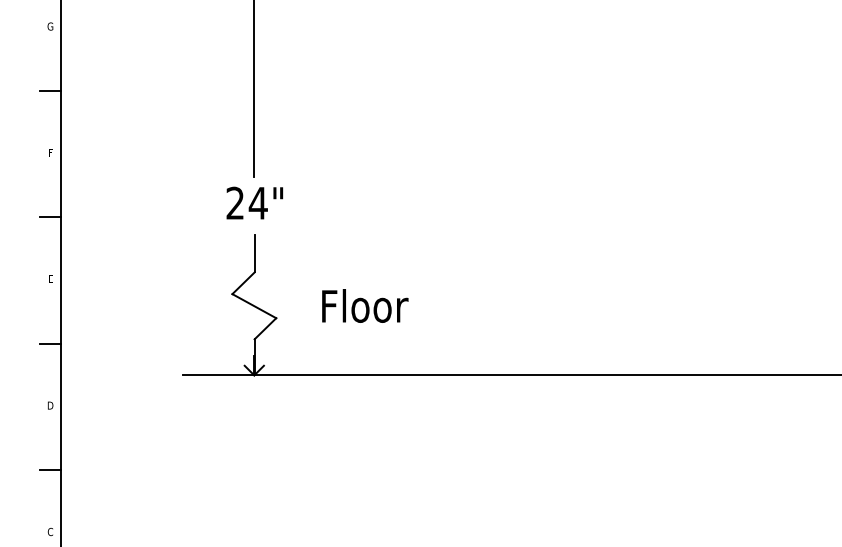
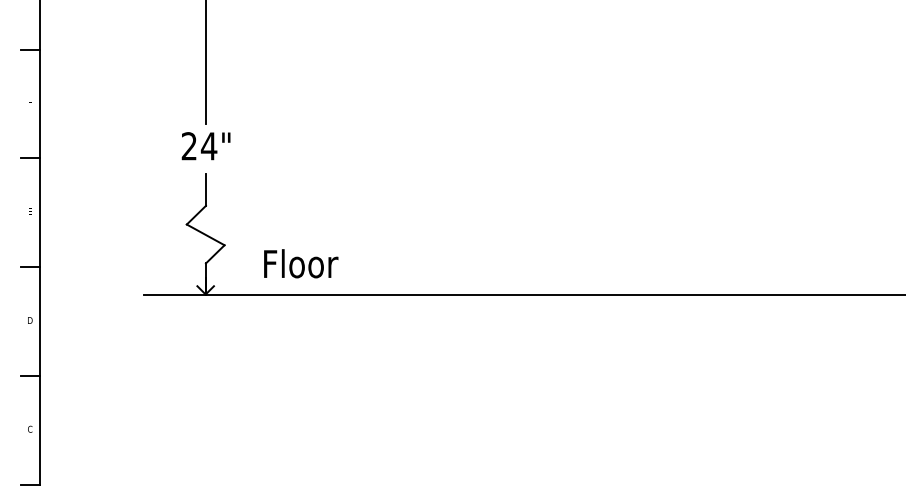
text: (365, 305) -> (301, 263), moved

